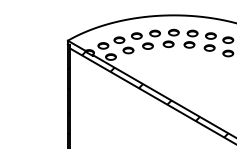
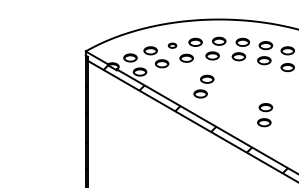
part: (136, 35) -> (172, 45), size x0.6
part: (161, 68) -> (203, 86), added
part: (210, 91) -> (265, 115), added

